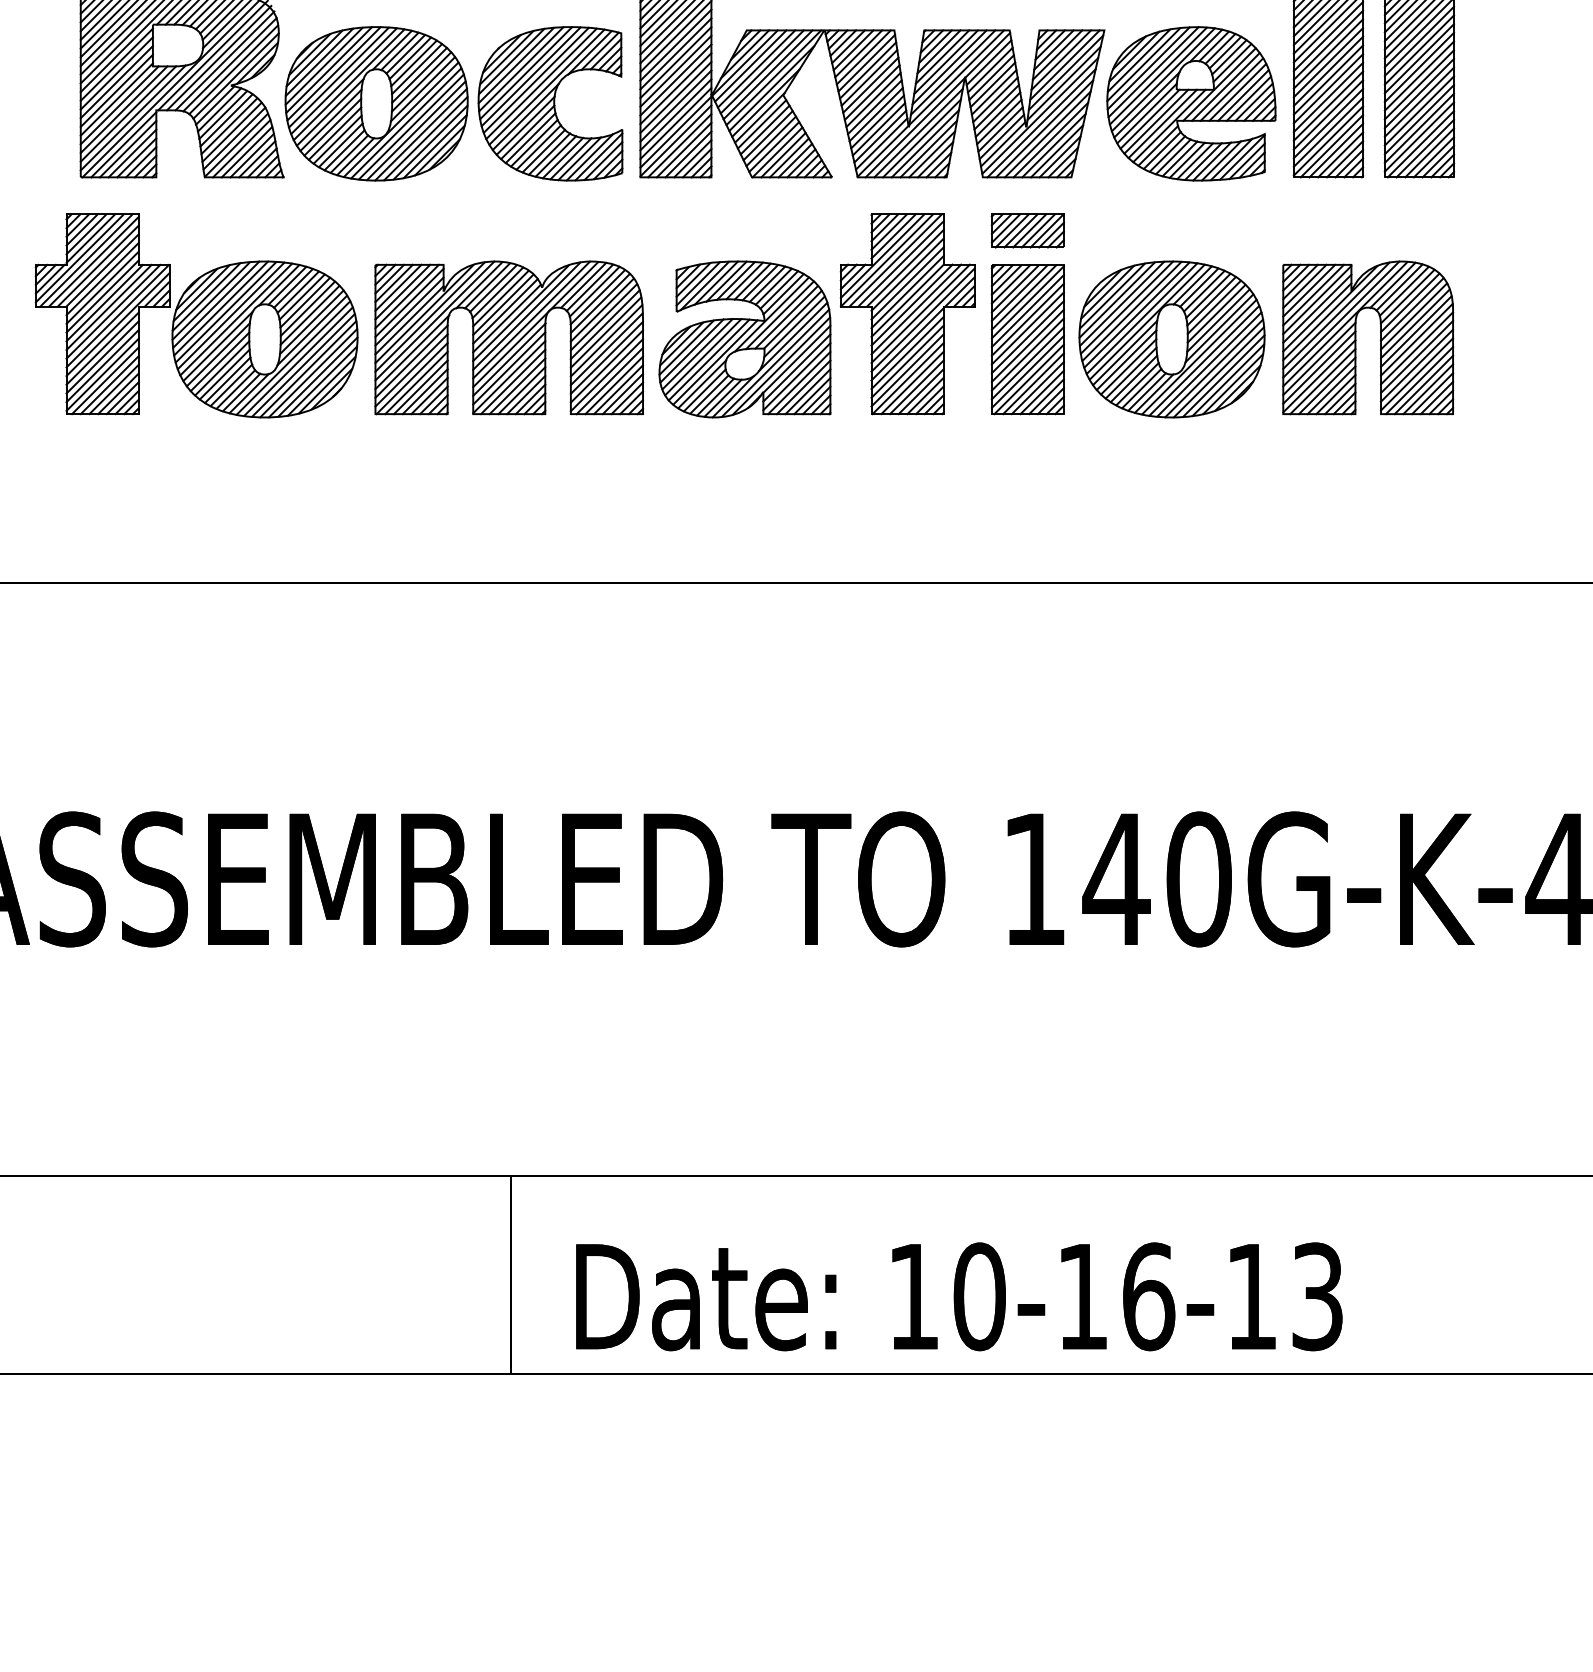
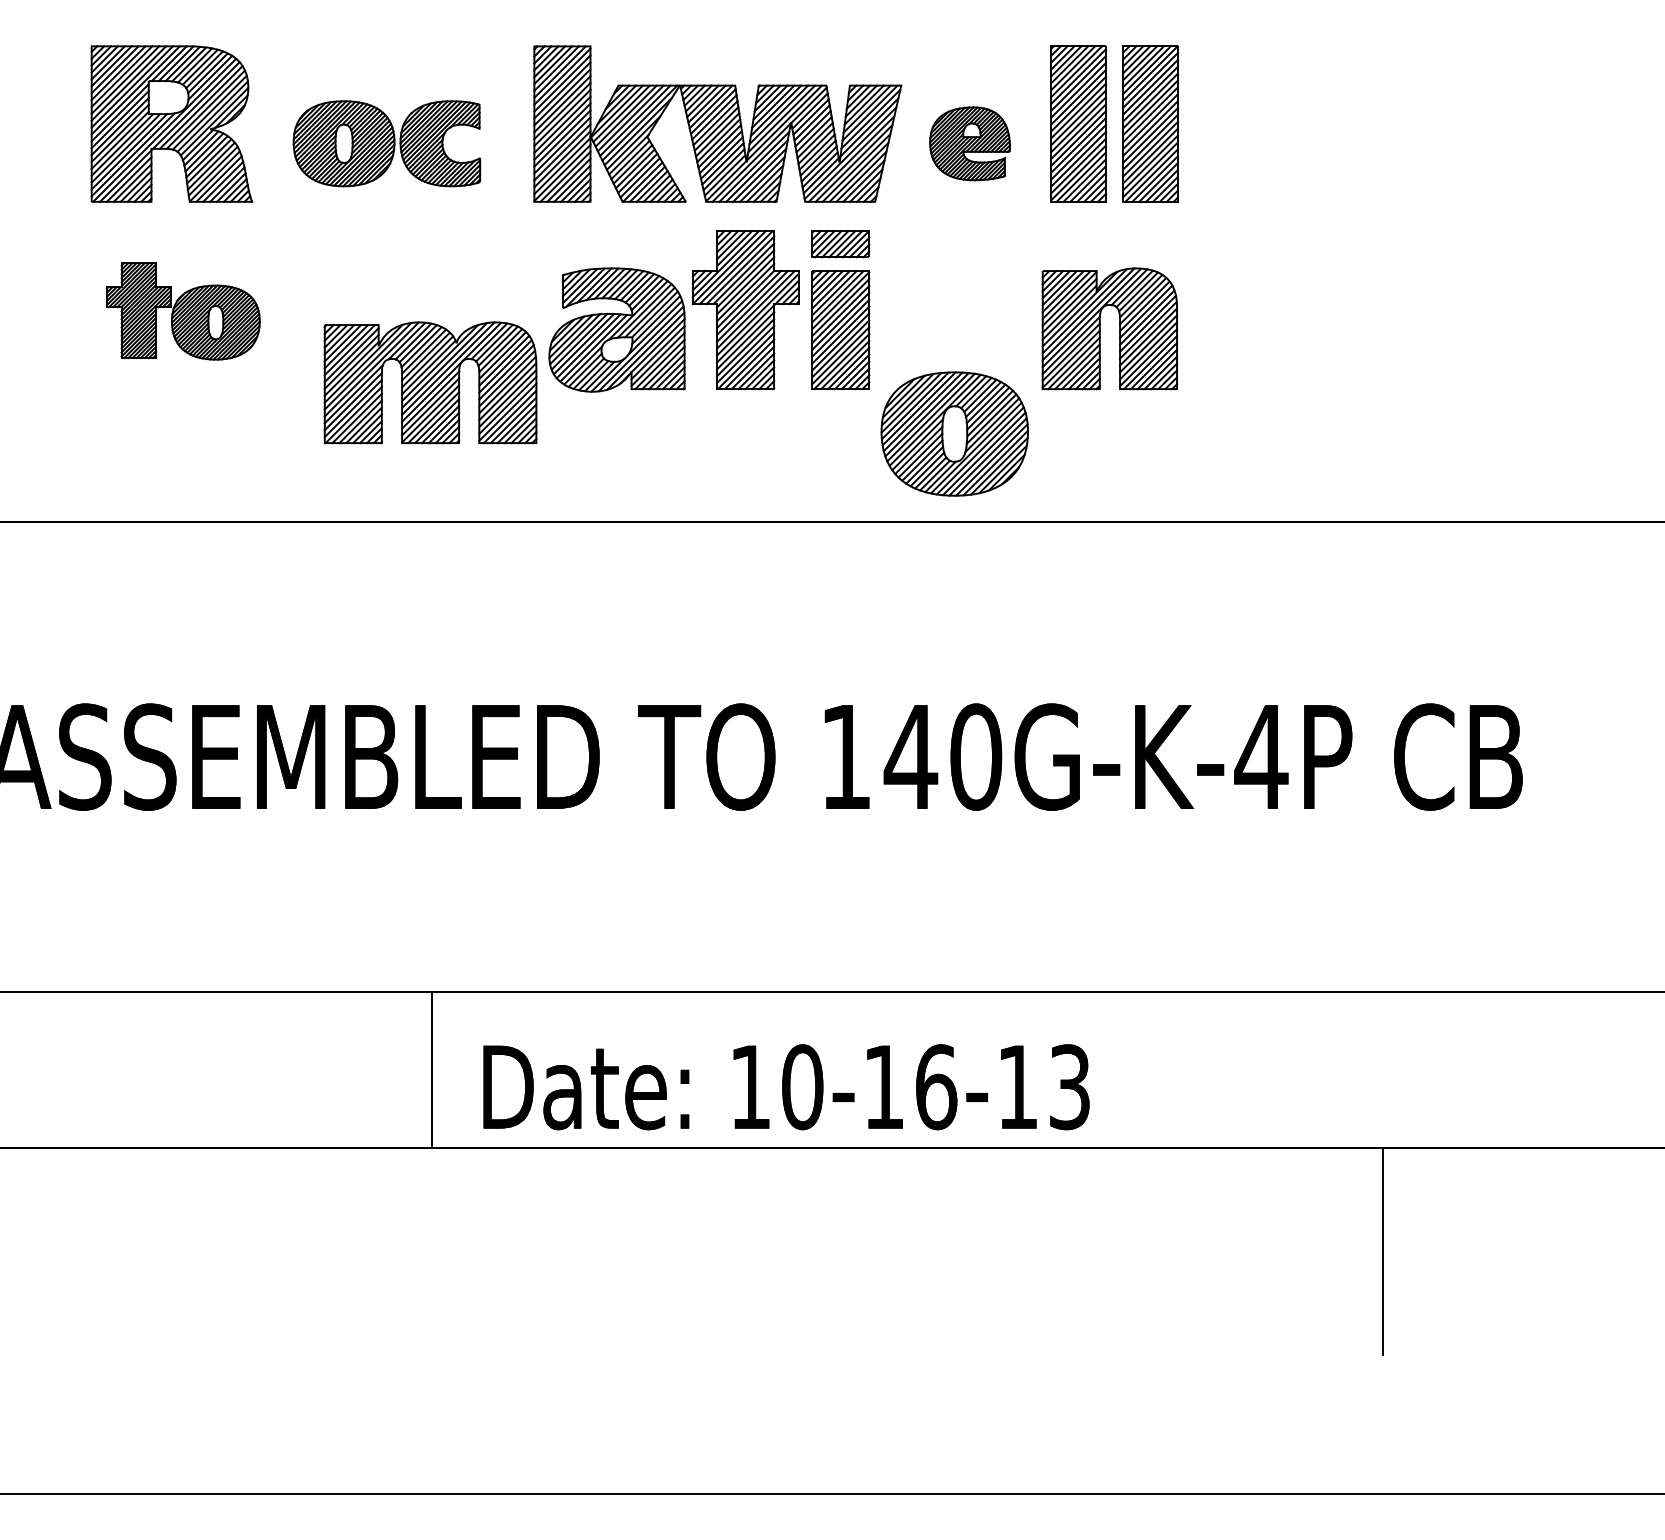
part: (453, 103) -> (386, 143), size x0.7
part: (1190, 103) -> (969, 143), size x0.6
part: (196, 316) -> (183, 311), size x0.6
part: (509, 337) -> (430, 382), moved
part: (1171, 338) -> (954, 433), moved

